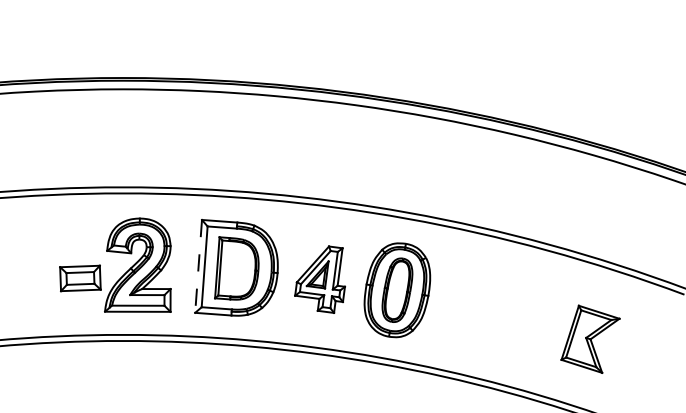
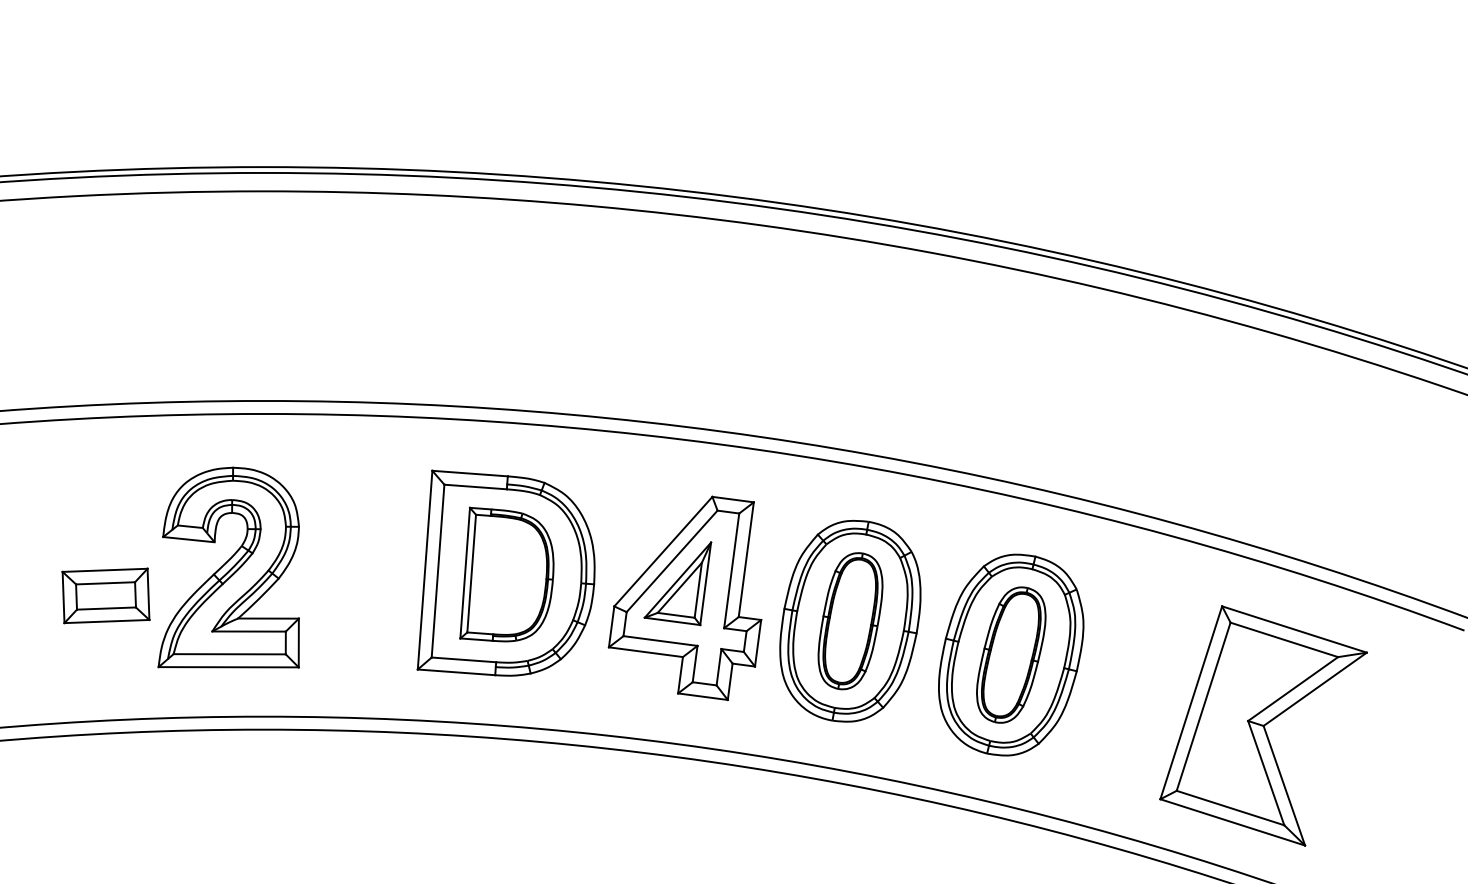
part: (119, 253) -> (189, 542), moved
line: (198, 266) -> (424, 570), dashed -> solid
part: (319, 279) -> (683, 598), size x1.43
part: (472, 305) -> (1011, 653), added
part: (590, 339) -> (1263, 726), size x1.67

